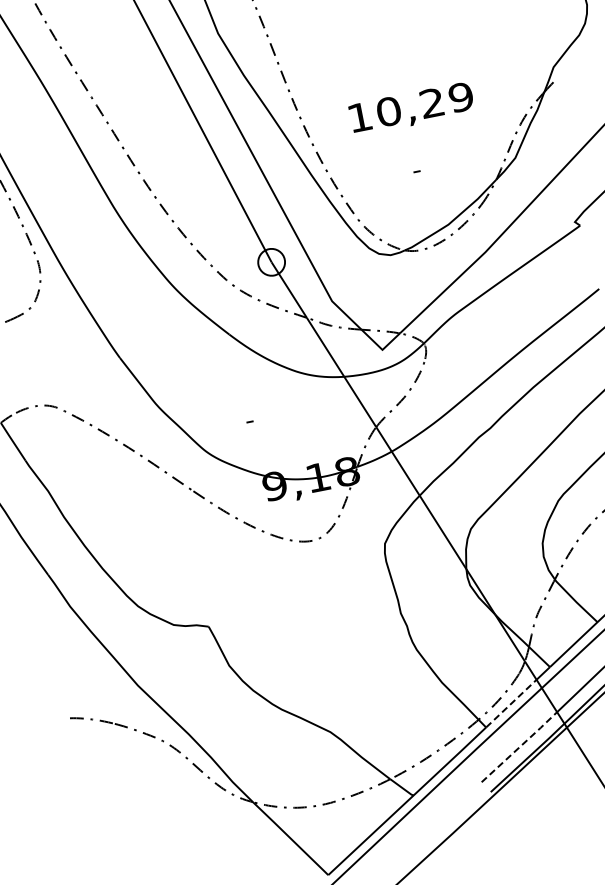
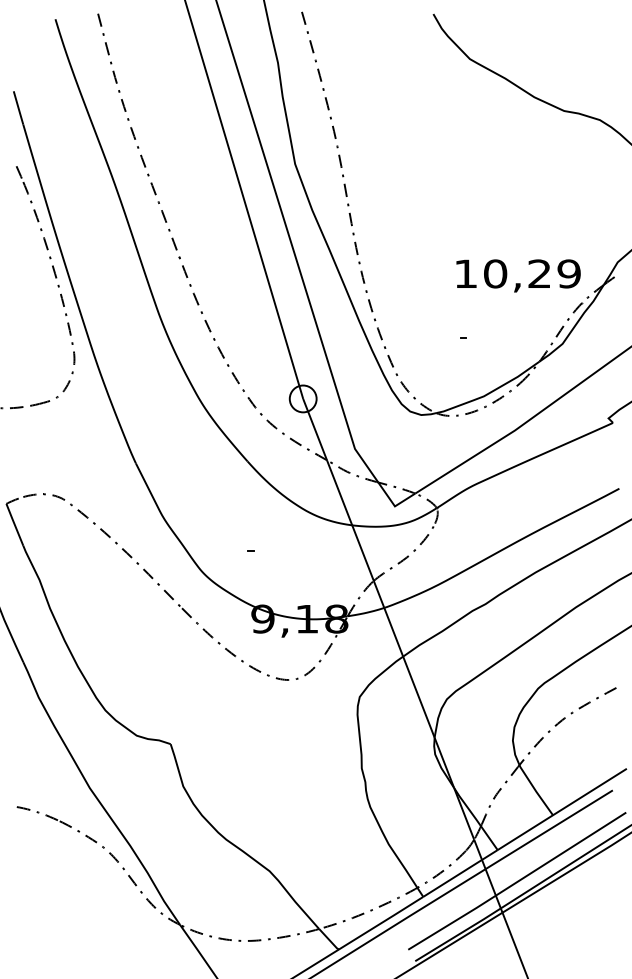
text: (411, 108) -> (518, 275), moved
line: (511, 703) -> (452, 878), dashed -> solid
line: (519, 746) -> (452, 922), dashed -> solid

